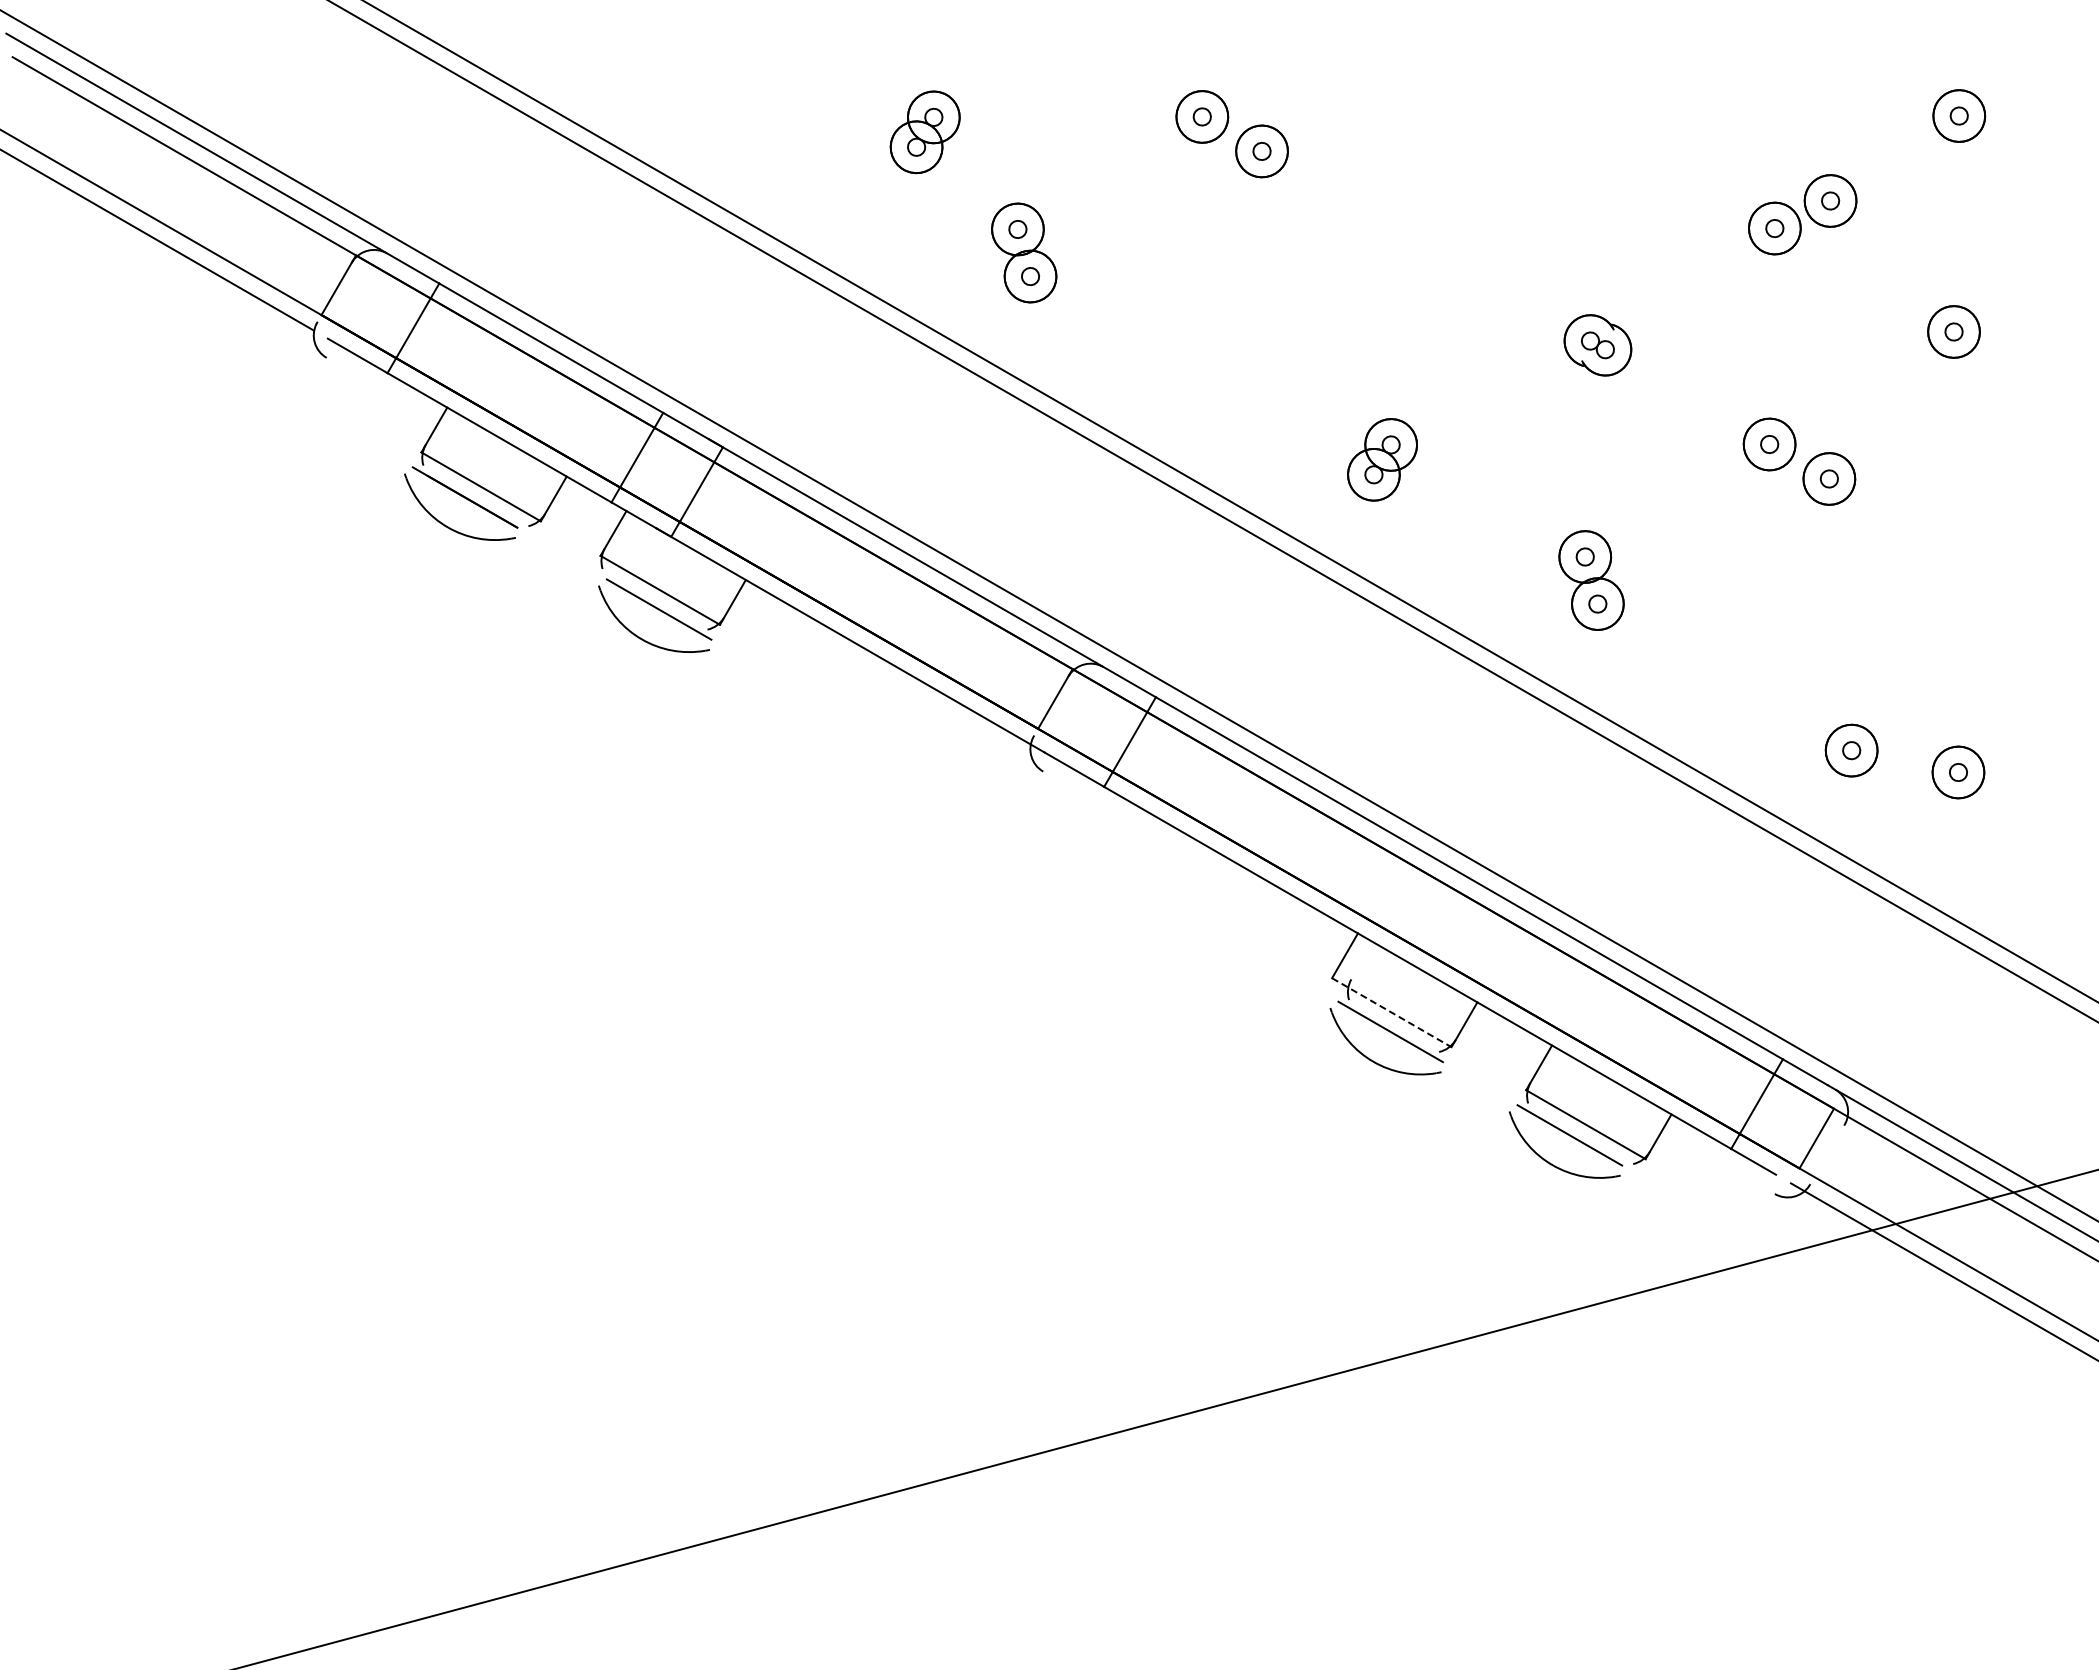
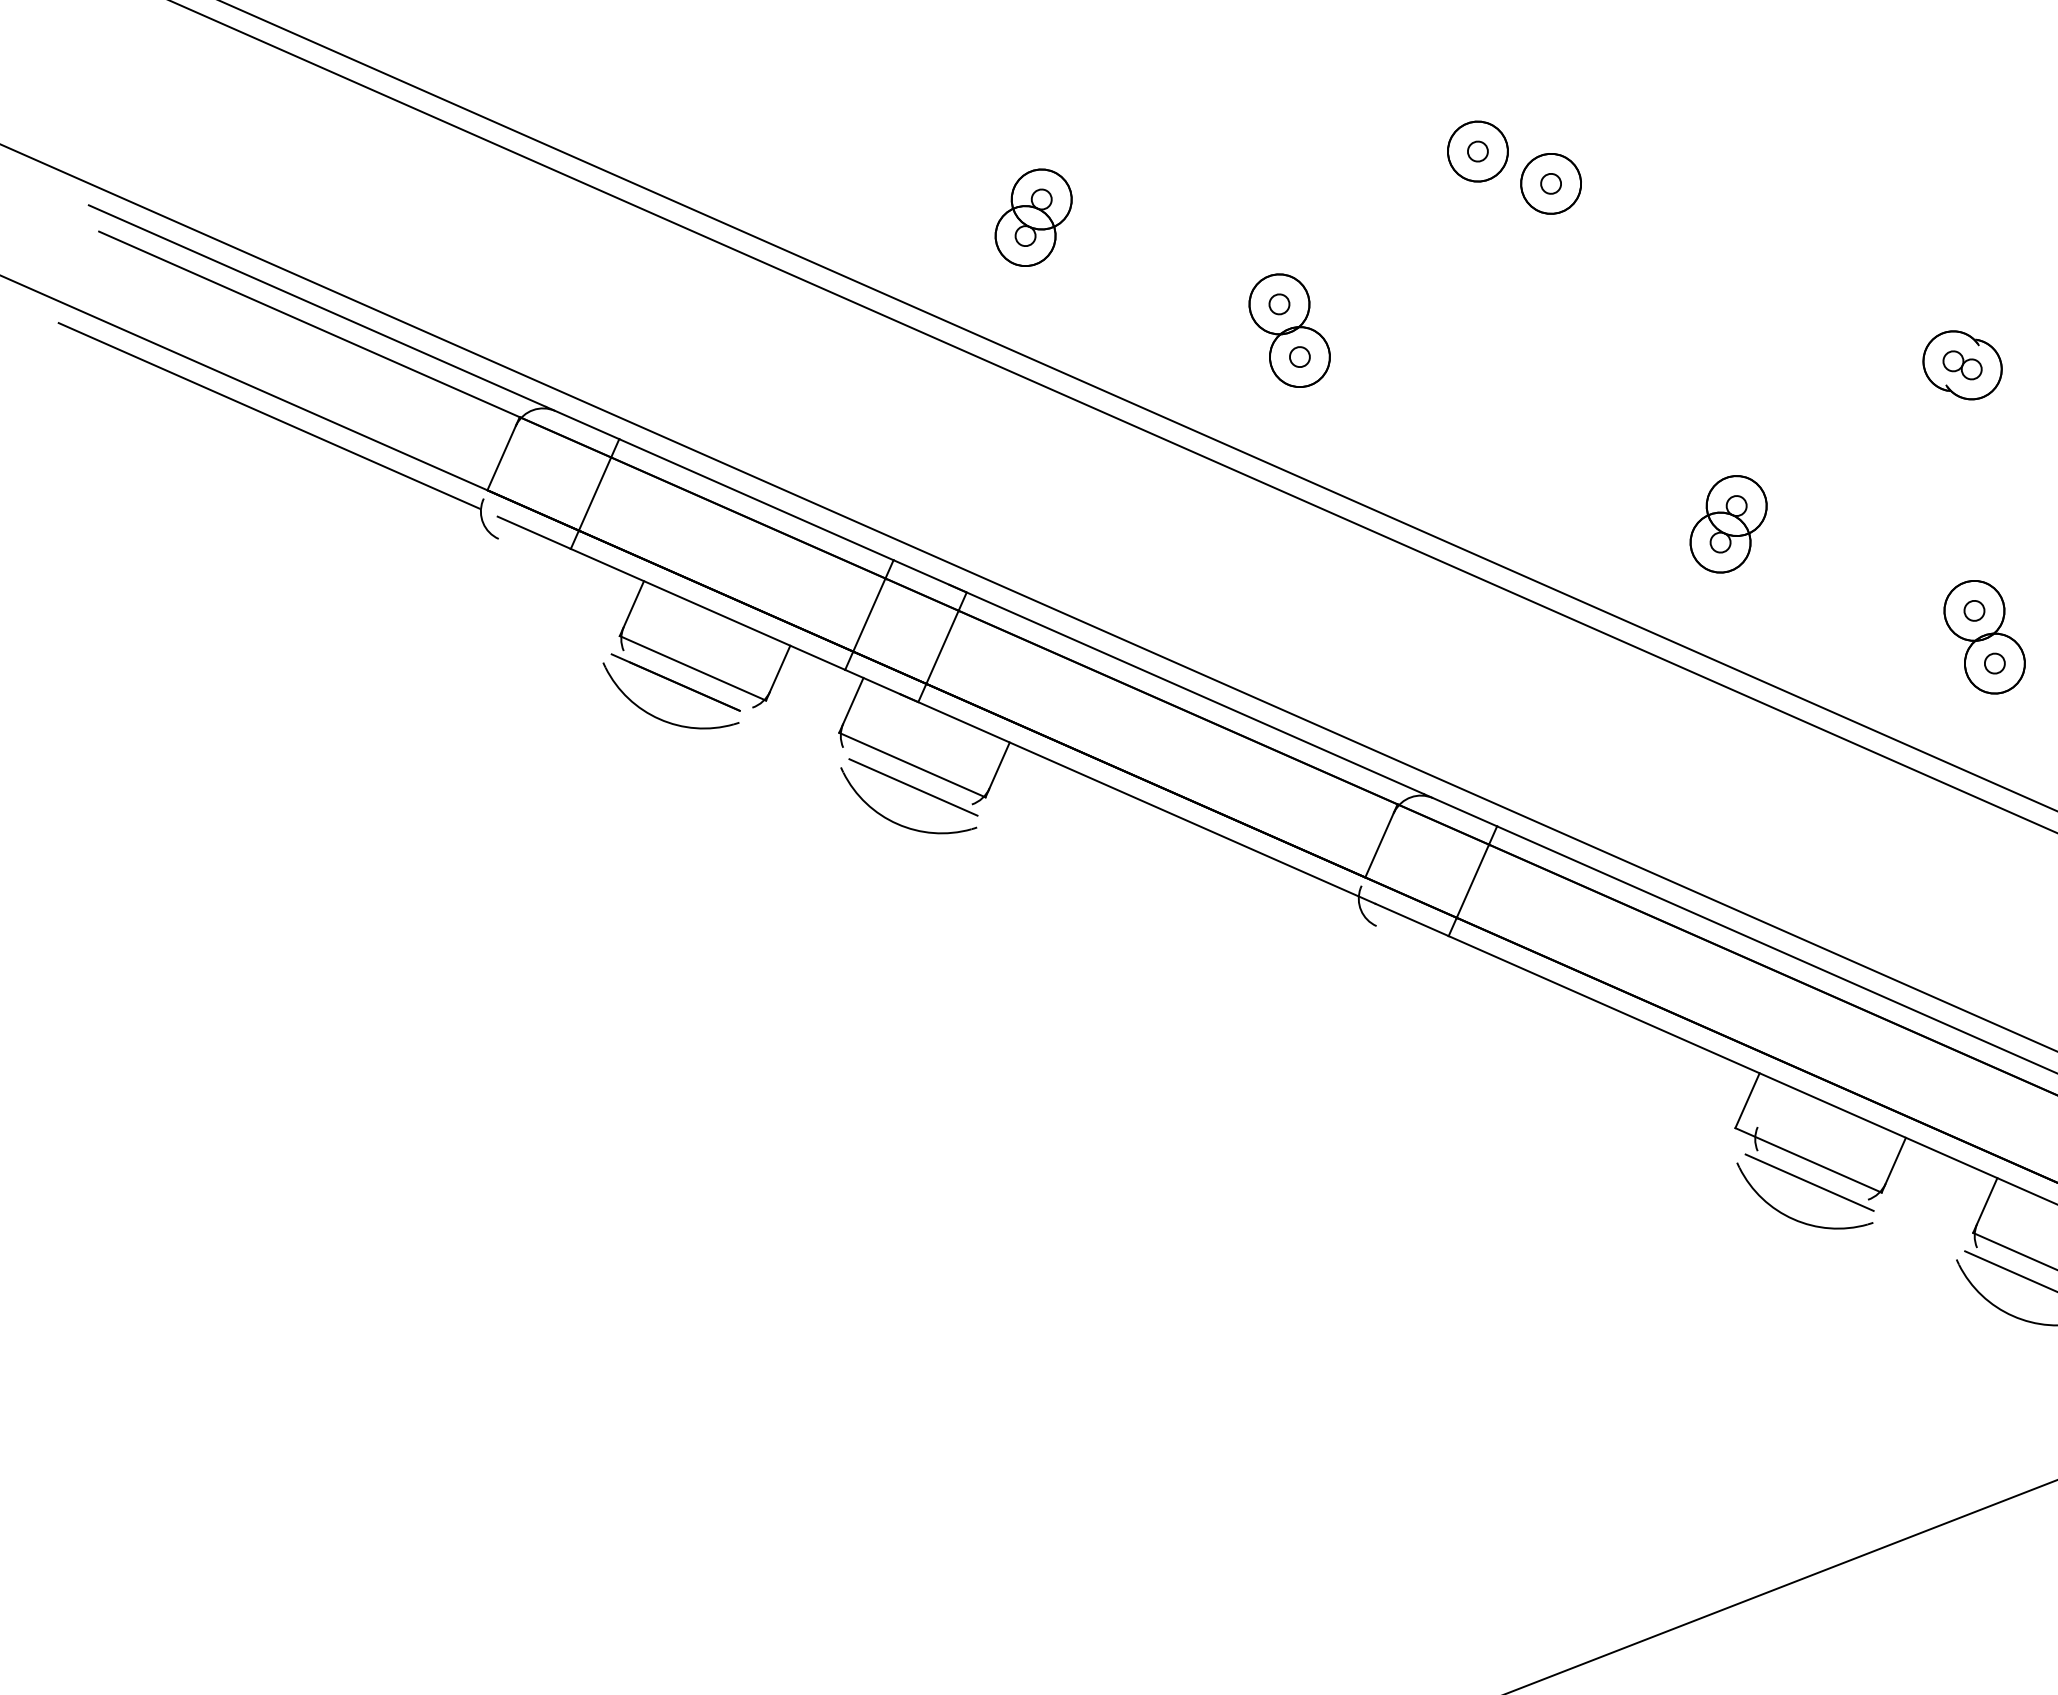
part: (924, 132) -> (1032, 218), moved
line: (1391, 1012) -> (1808, 1160), dashed -> solid

